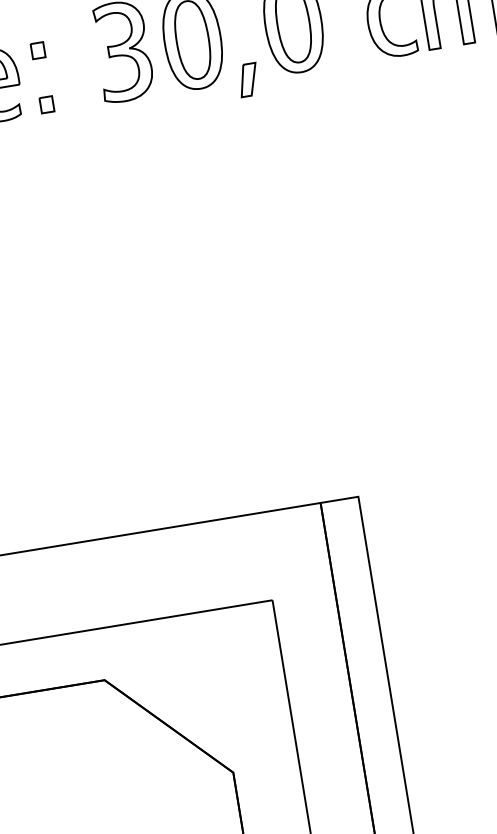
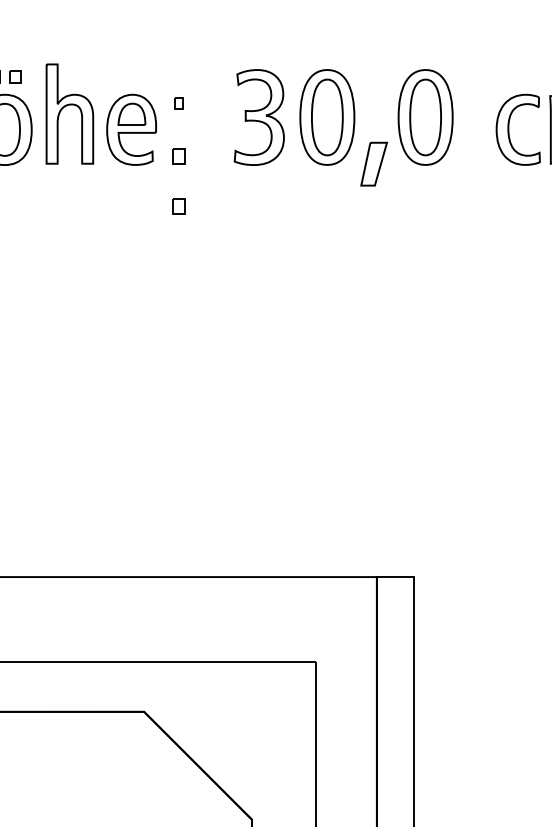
part: (37, 50) -> (178, 103), size x0.7
part: (248, 79) -> (374, 163), size x1.4
part: (55, 156) -> (178, 206), added

